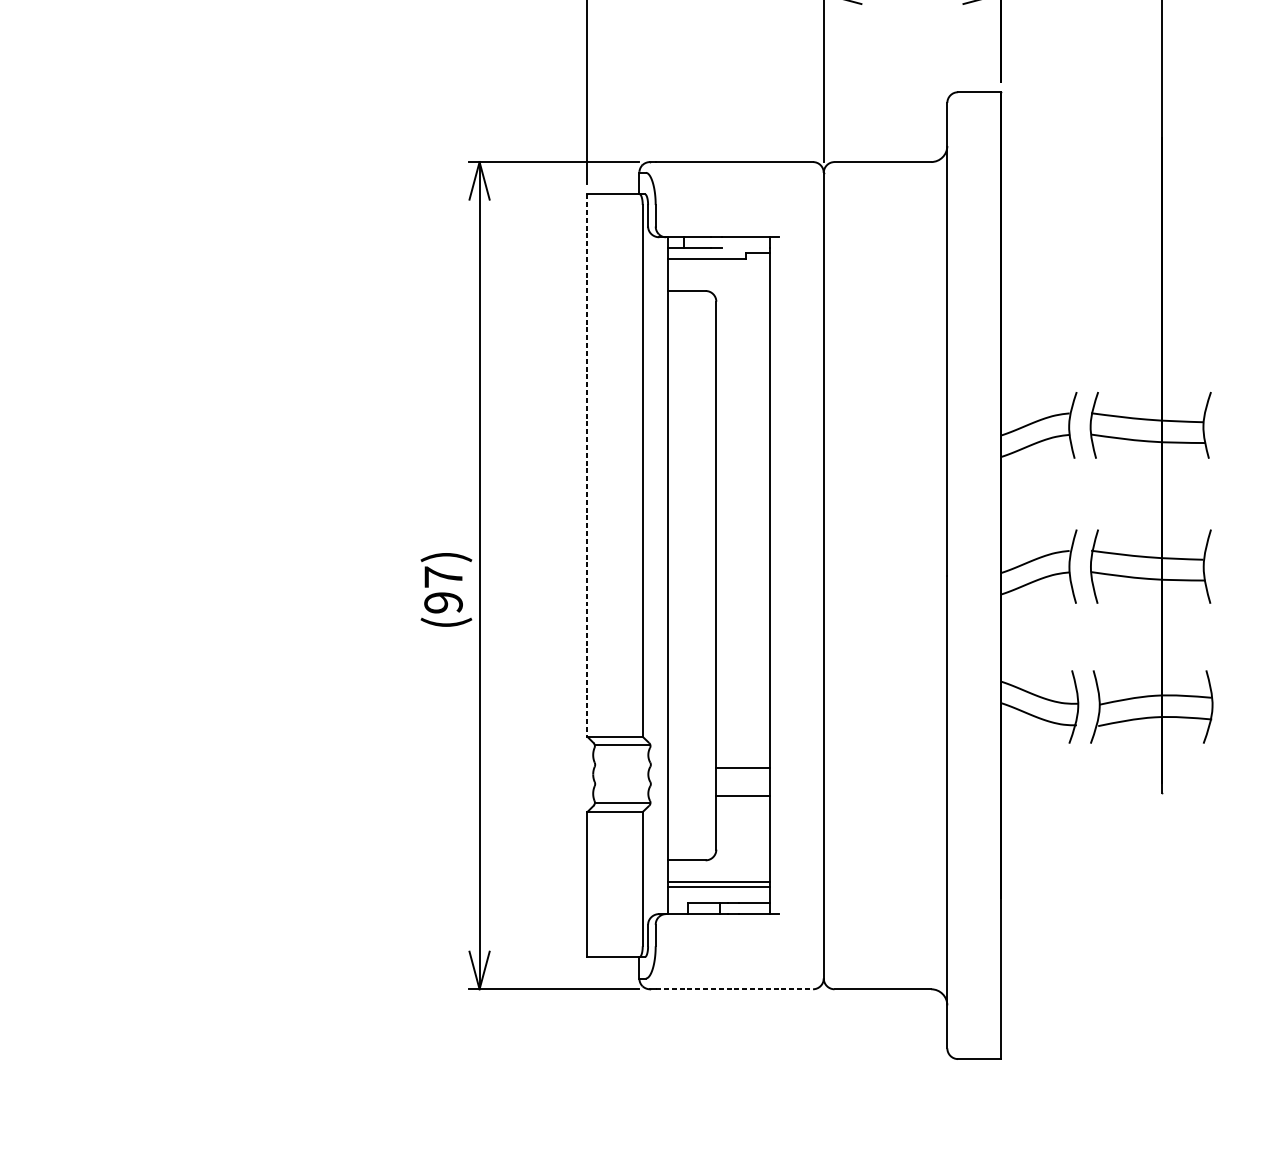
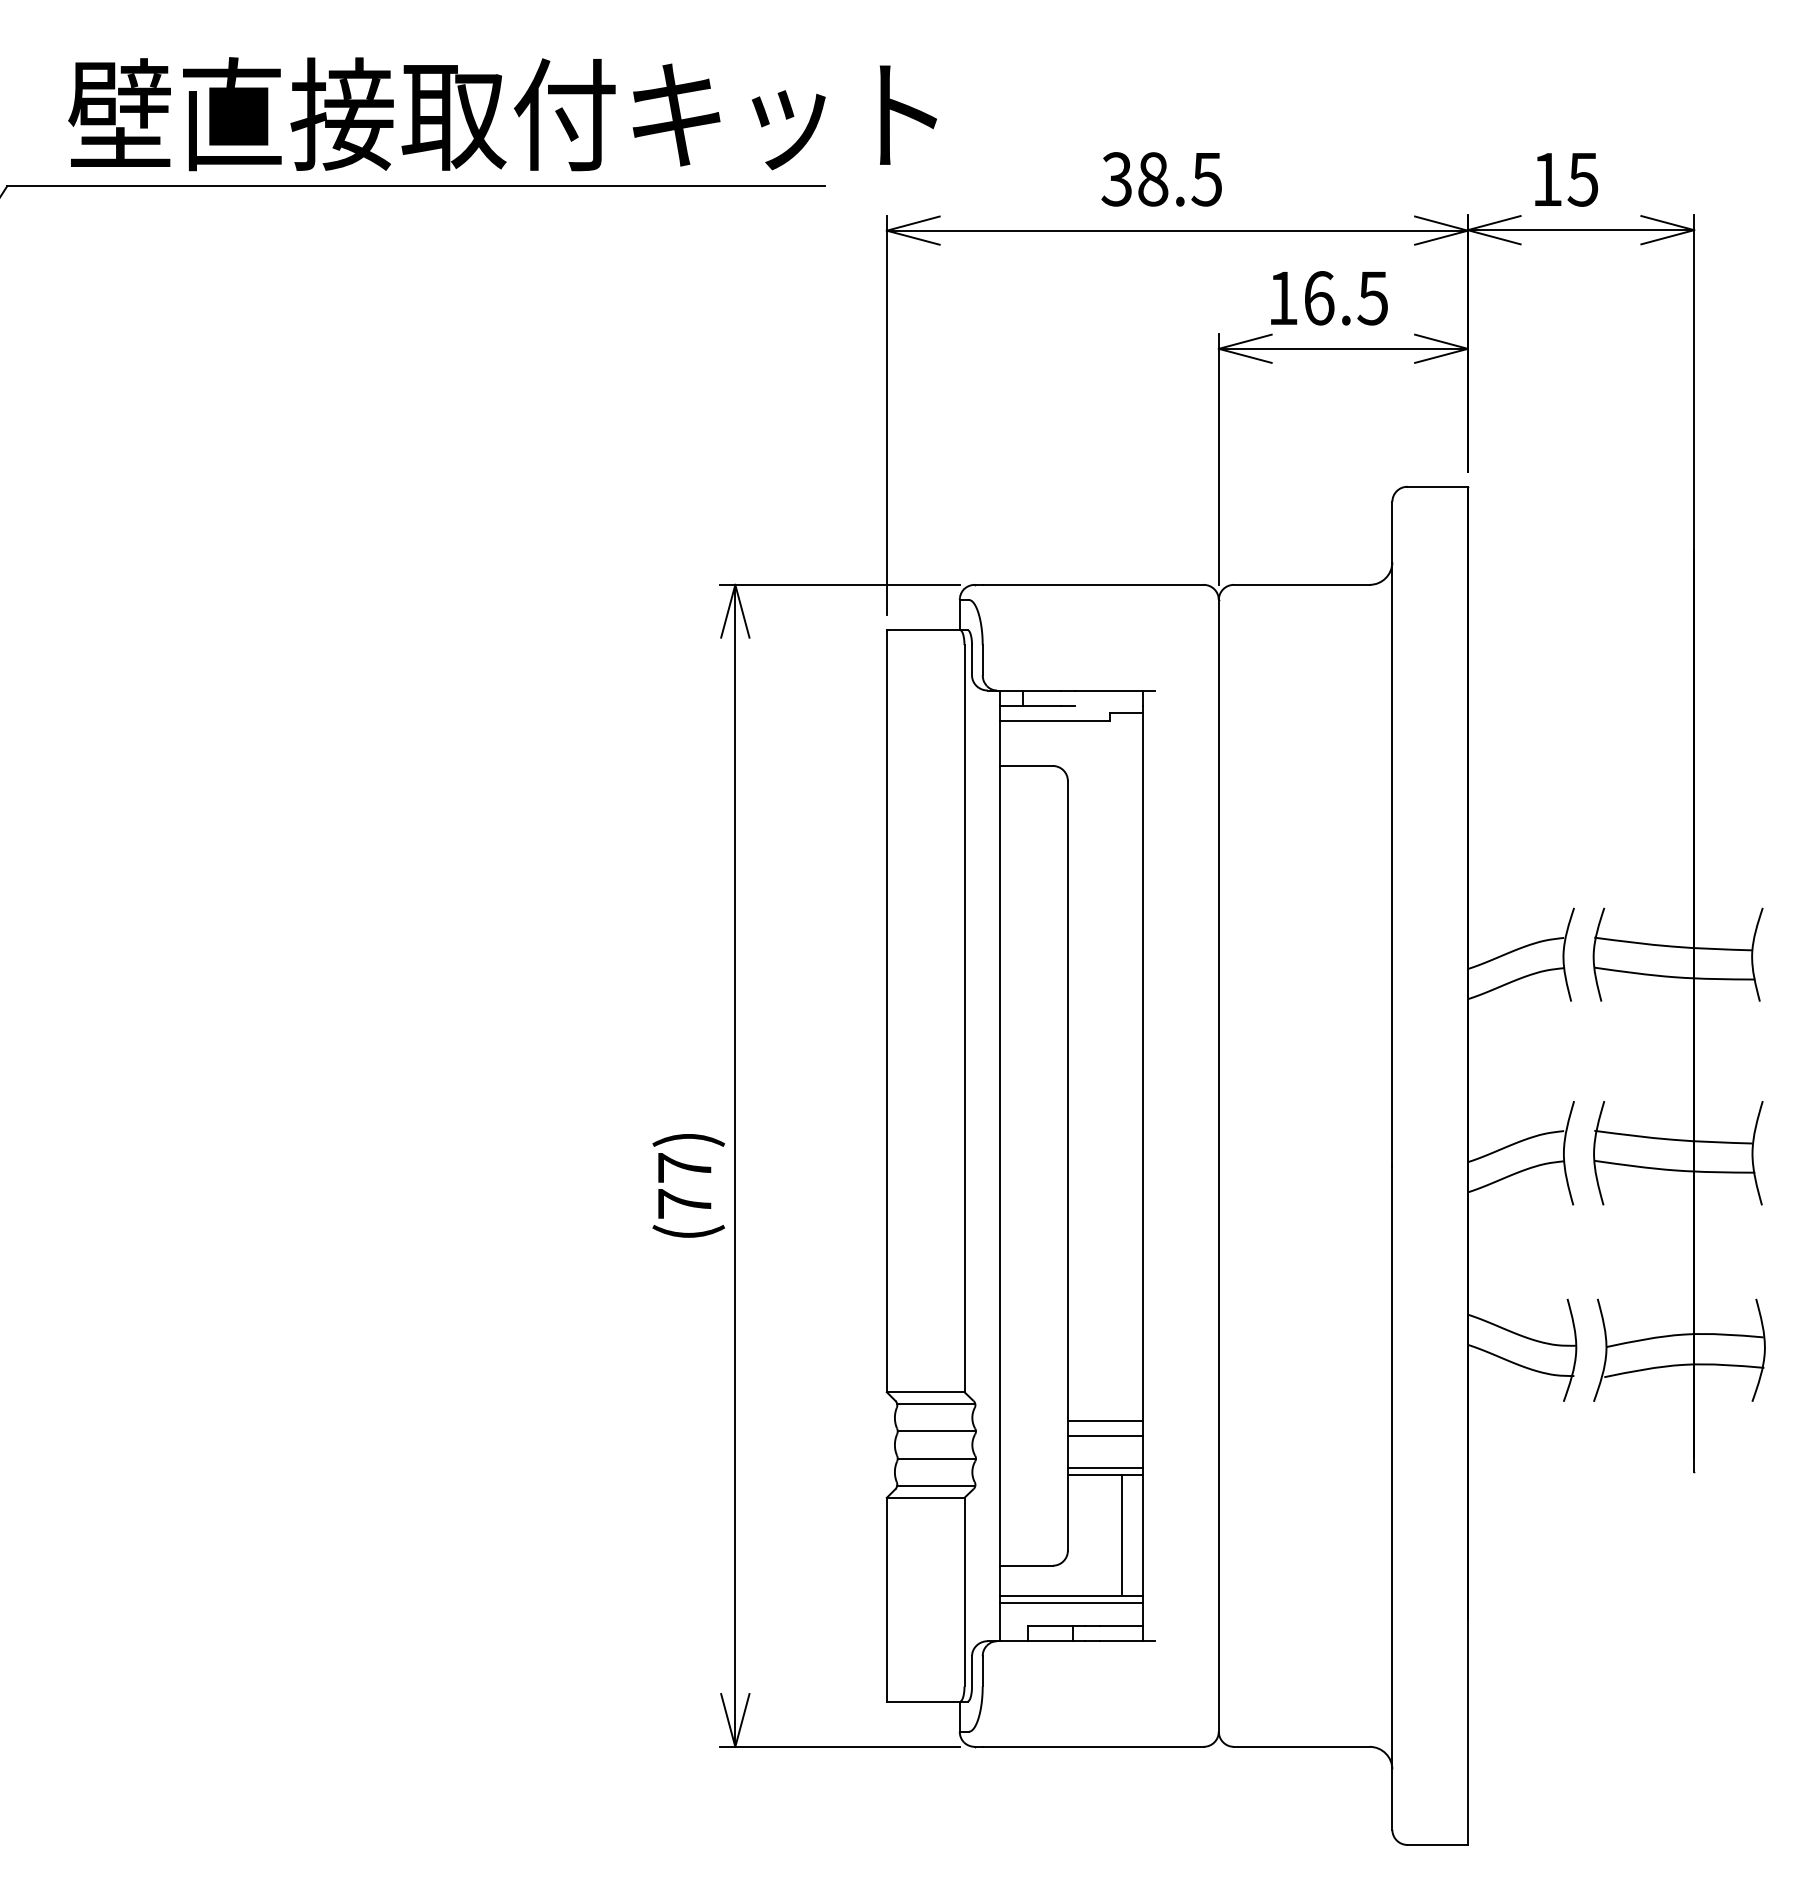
line: (587, 465) -> (886, 1011), dashed -> solid
text: (443, 602) -> (684, 1203), (97) -> (77)
line: (743, 757) -> (1105, 1421), added
line: (622, 764) -> (936, 1431), added
line: (622, 784) -> (936, 1458), added
line: (743, 790) -> (1105, 1467), added
line: (755, 838) -> (1122, 1534), added
line: (735, 989) -> (1094, 1746), dashed -> solid

